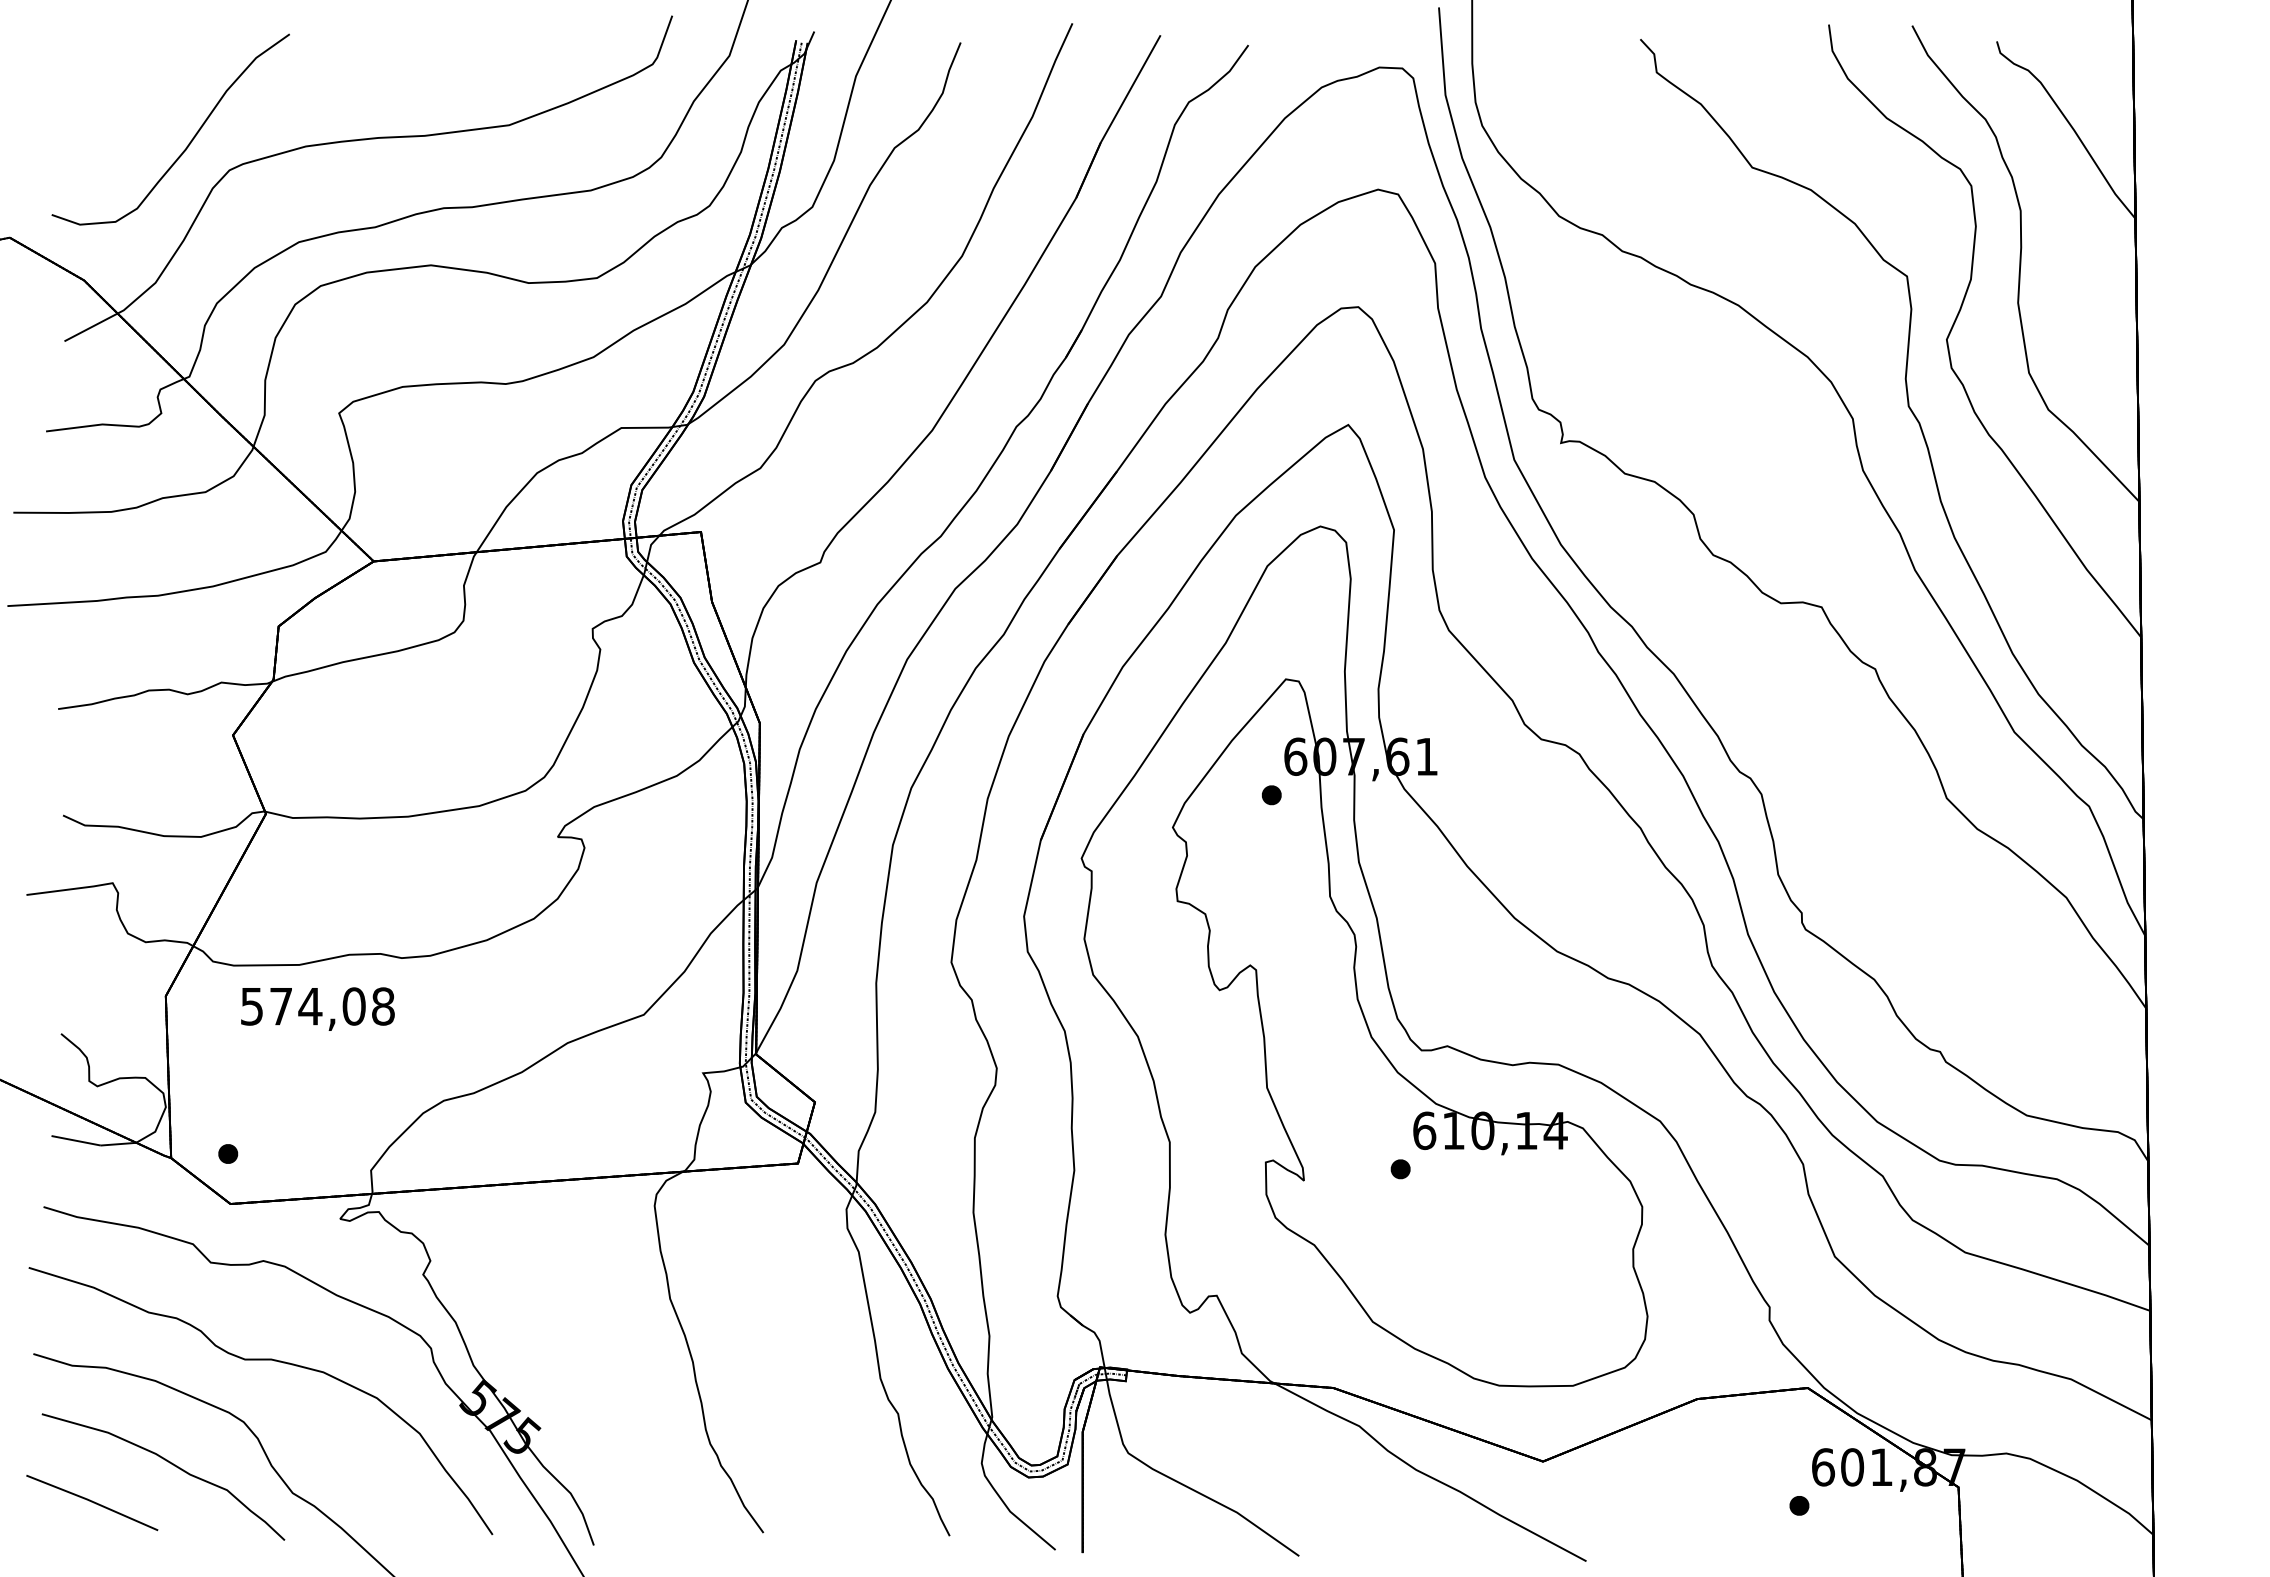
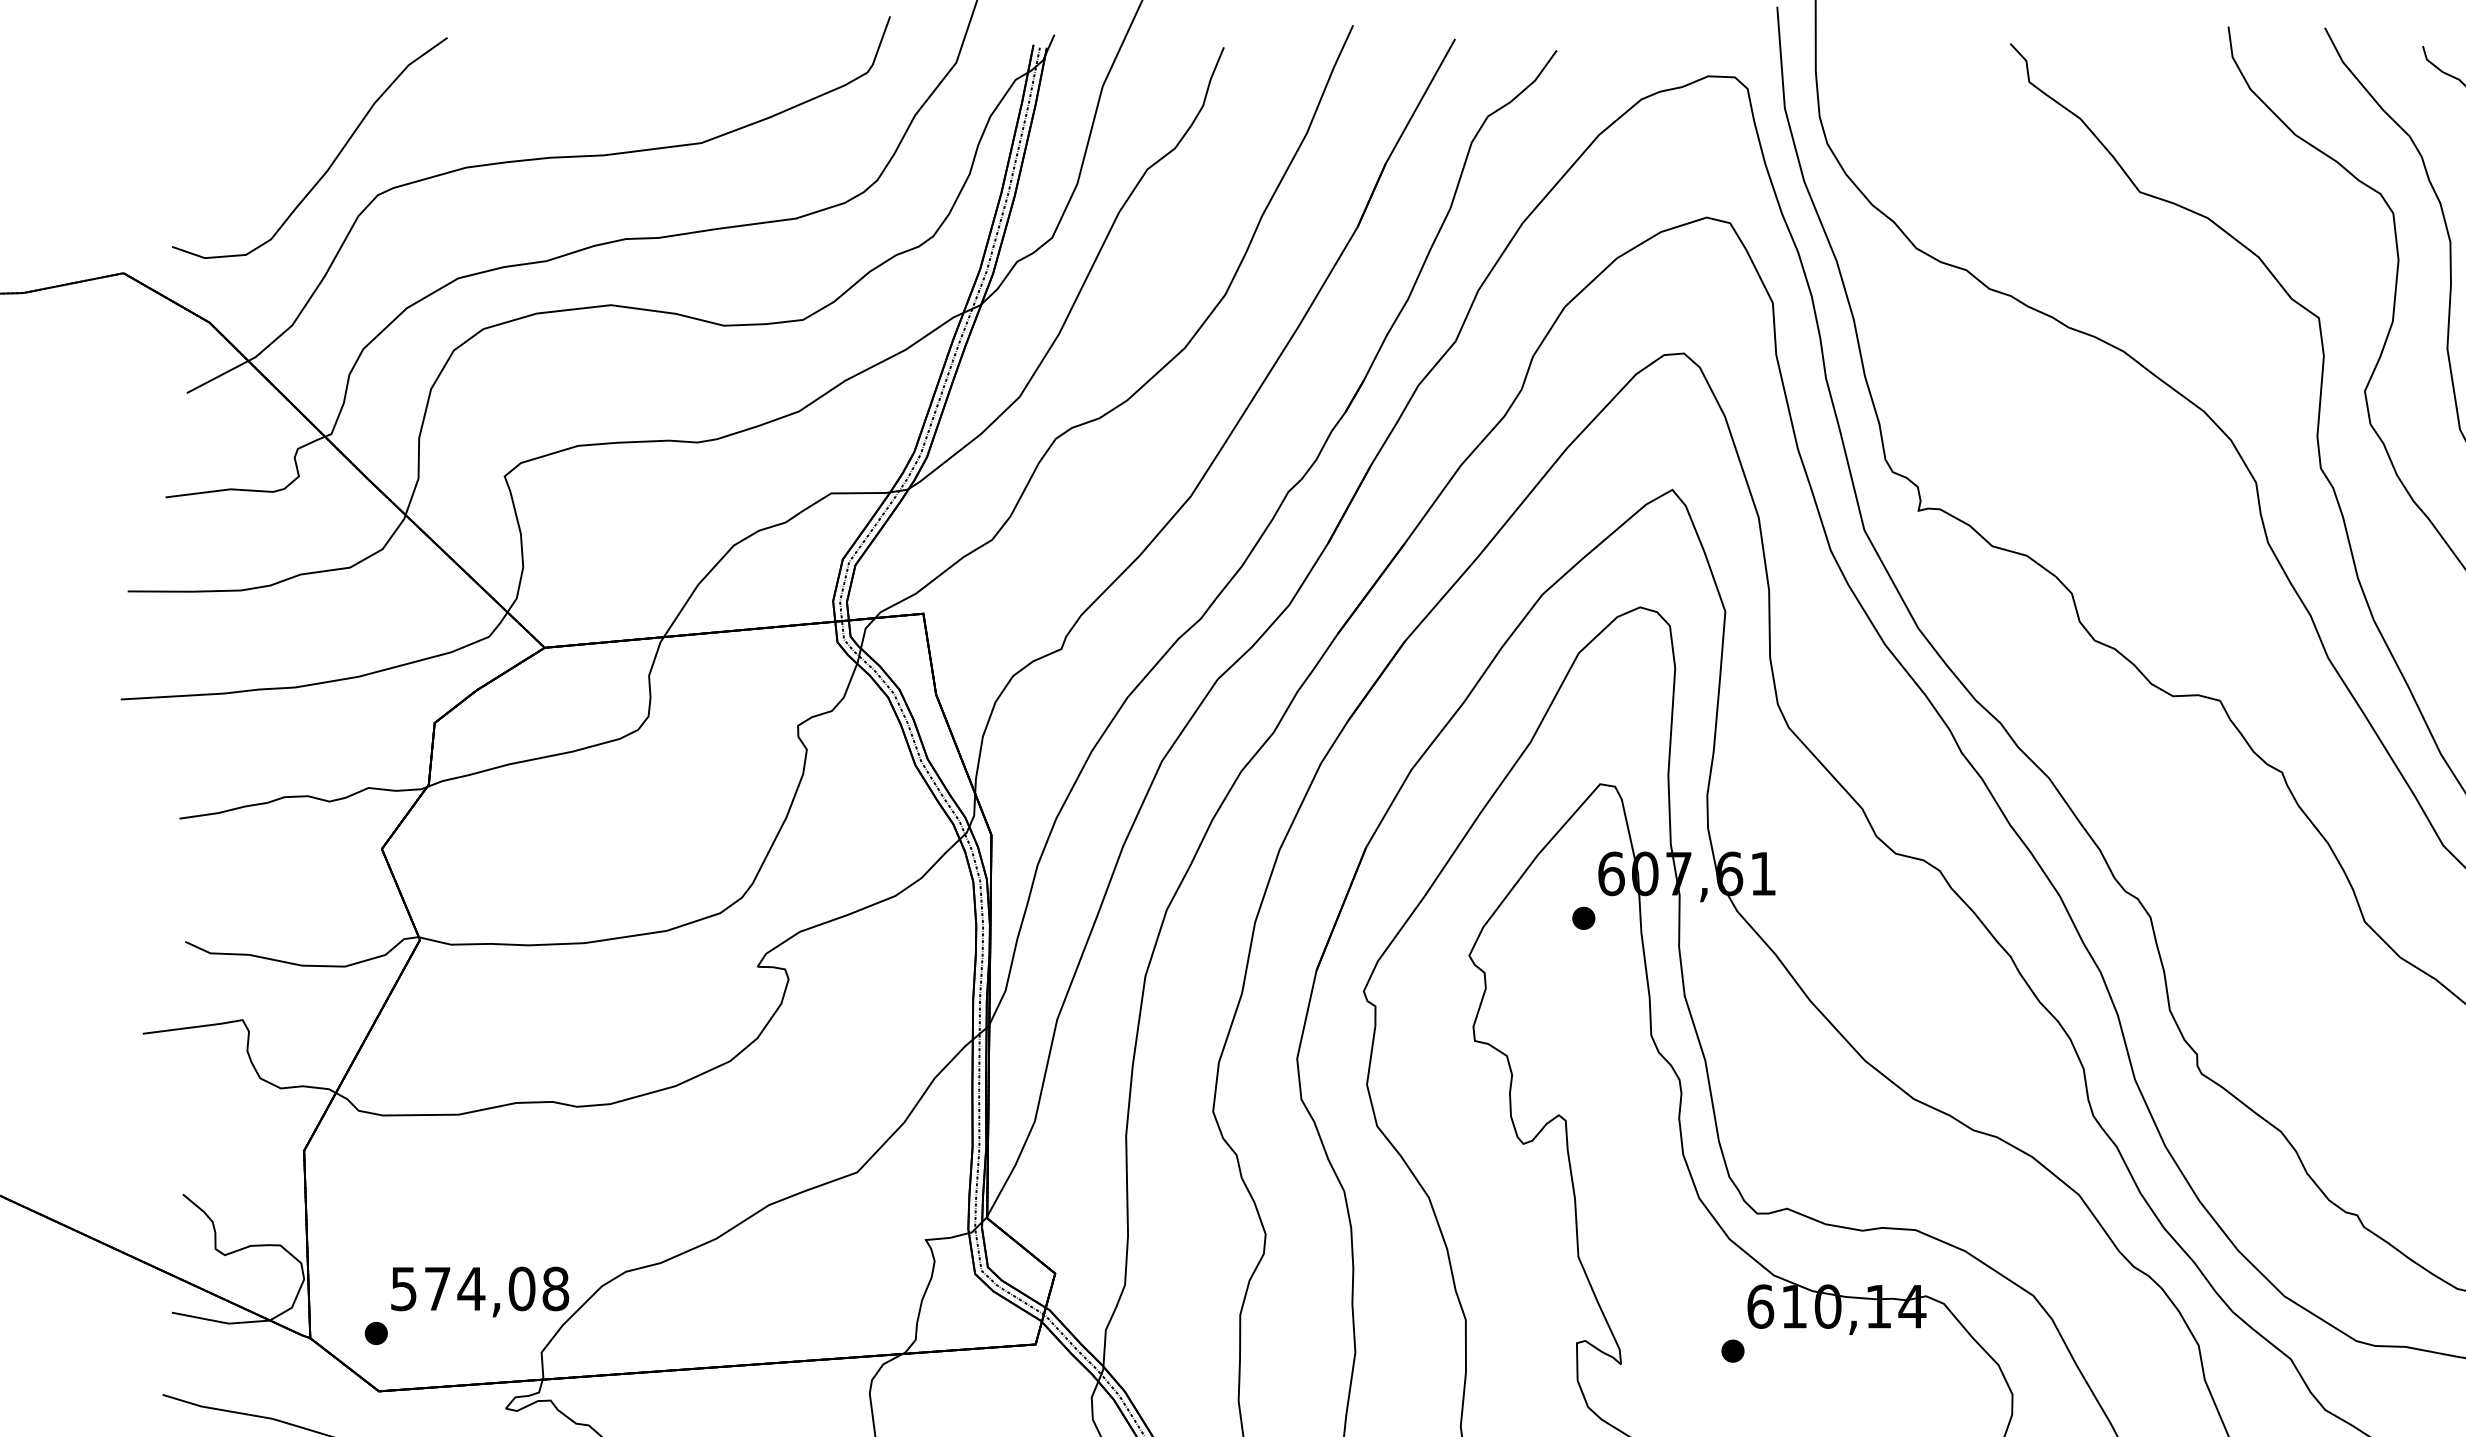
text: (317, 1008) -> (479, 1291), moved

